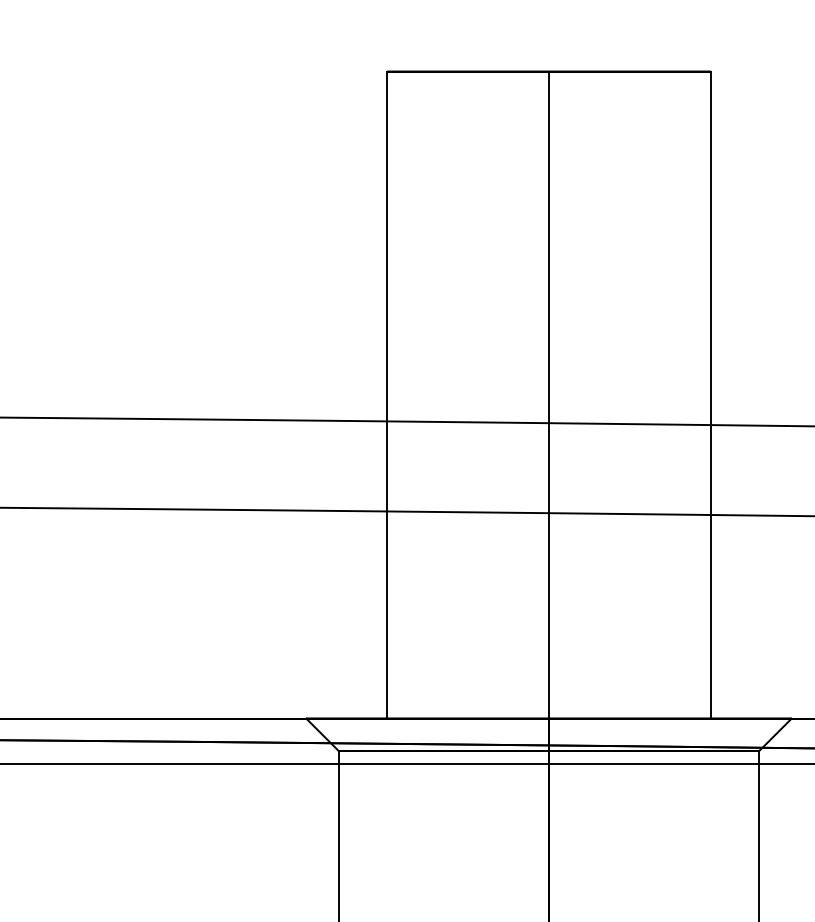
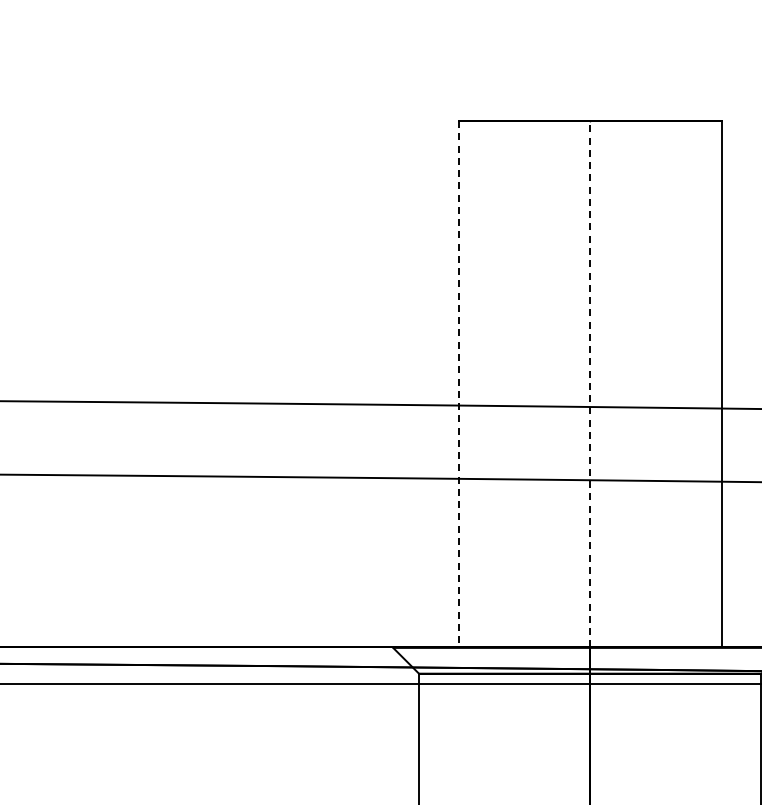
line: (549, 394) -> (590, 383), solid -> dashed
line: (387, 395) -> (458, 384), solid -> dashed

